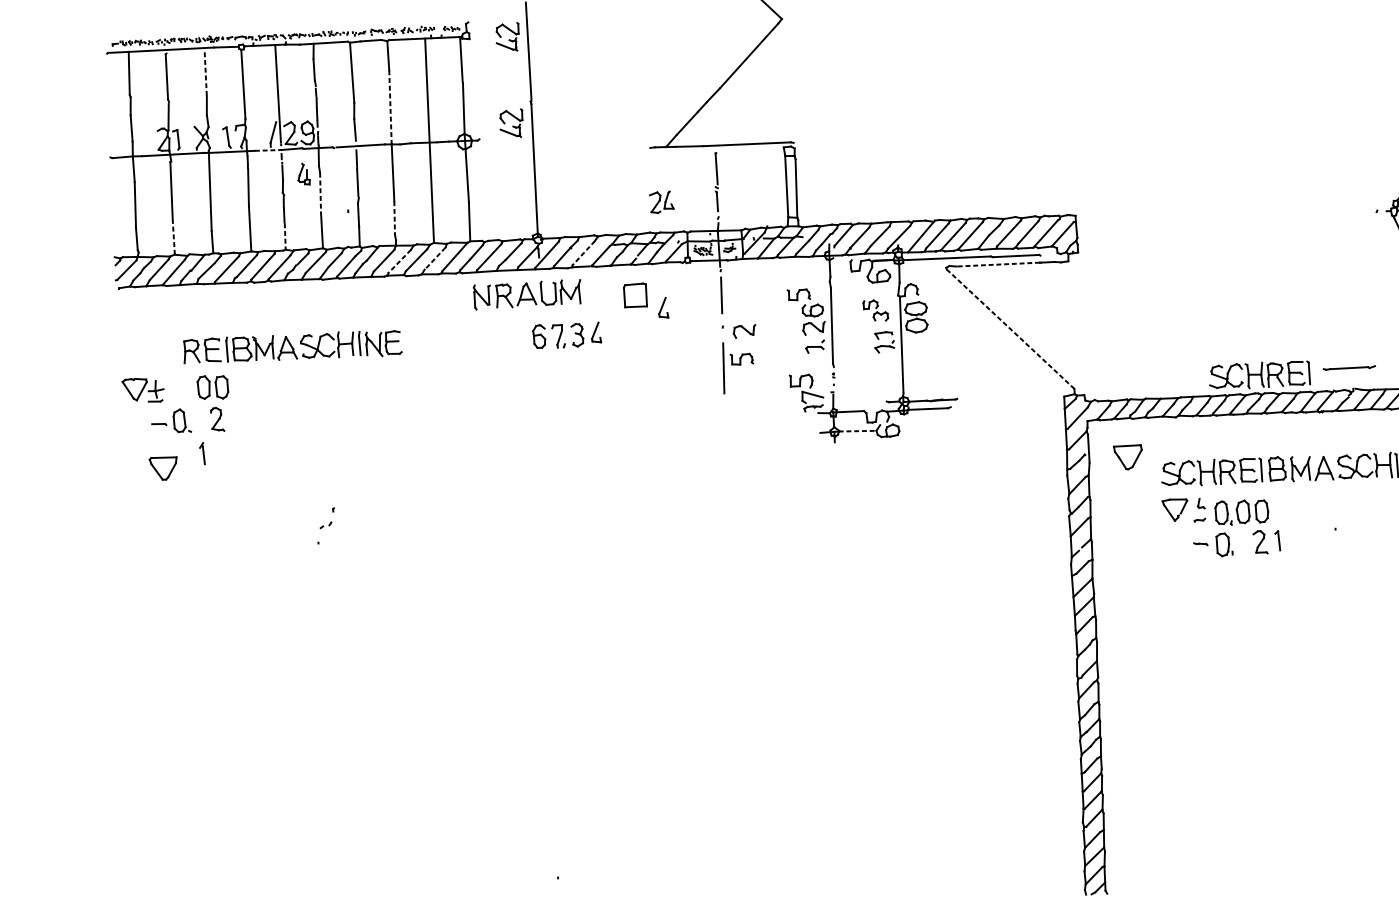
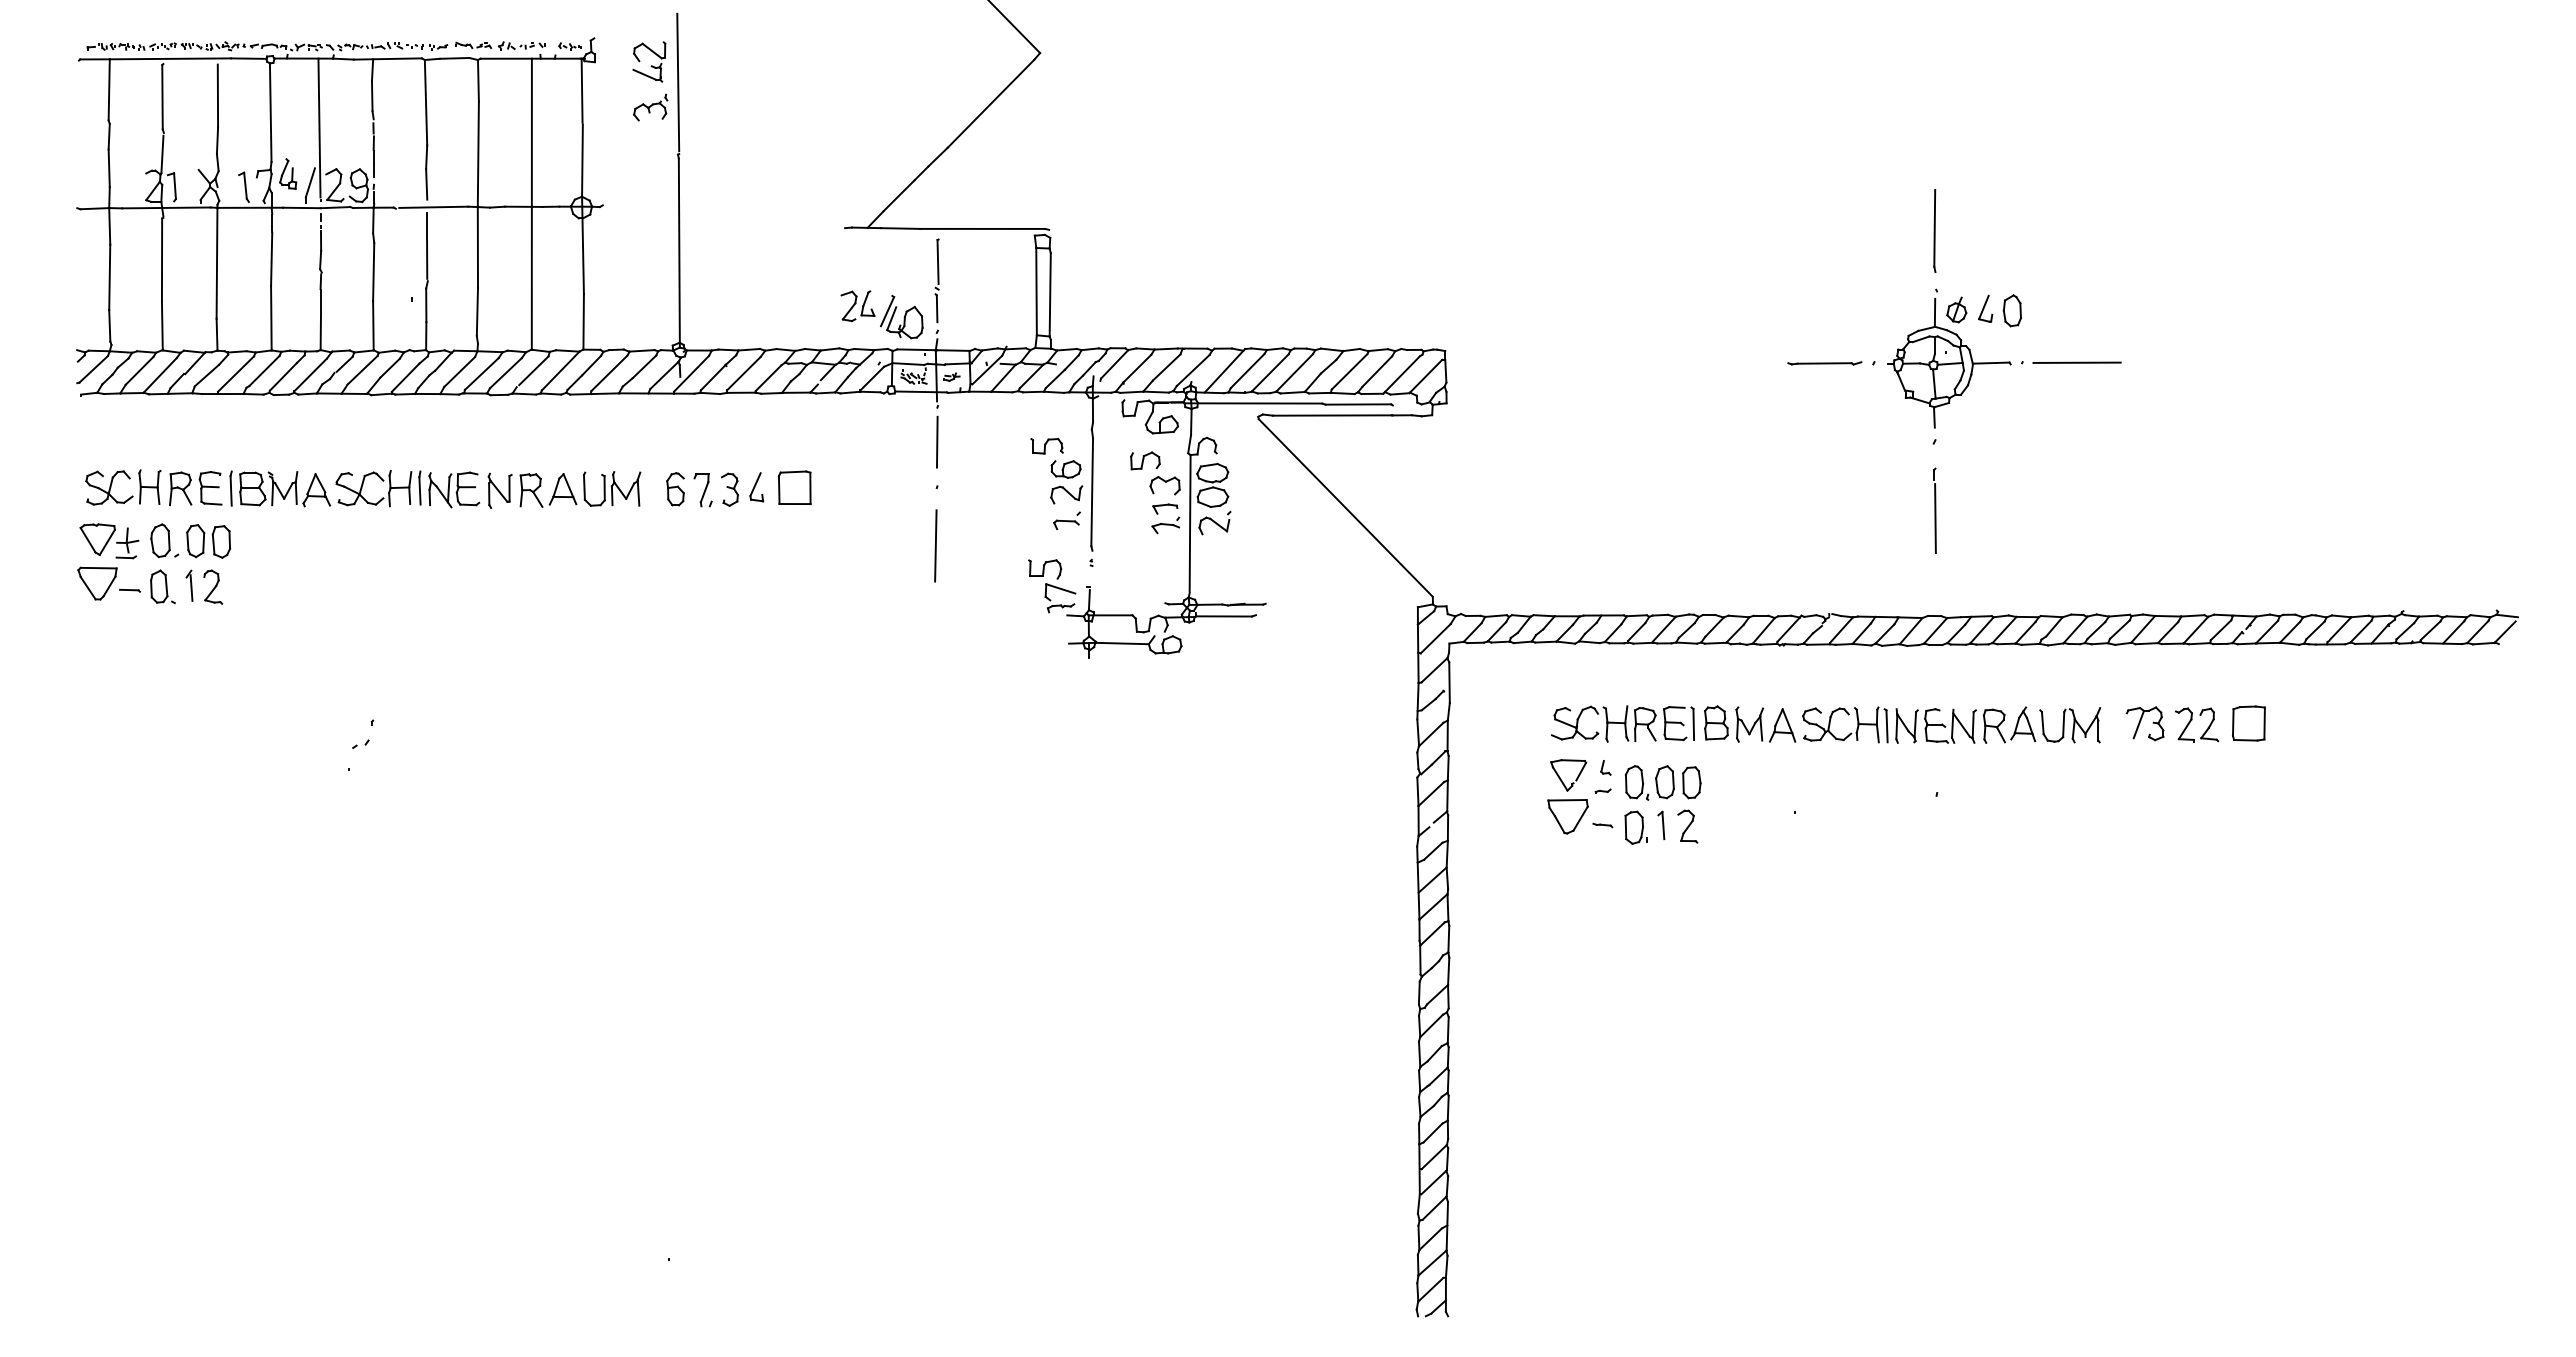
part: (509, 69) -> (650, 107), added
line: (205, 74) -> (217, 96), dashed -> solid
line: (390, 107) -> (478, 154), dashed -> solid
part: (511, 123) -> (649, 184), removed
line: (267, 150) -> (301, 207), dashed -> solid
part: (304, 173) -> (288, 173), moved
line: (320, 193) -> (373, 272), dashed -> solid
part: (692, 208) -> (901, 316), added
line: (394, 217) -> (477, 311), dashed -> solid
line: (285, 236) -> (320, 331), dashed -> solid
line: (173, 237) -> (162, 325), dashed -> solid
line: (583, 253) -> (743, 373), dashed -> solid
line: (436, 257) -> (534, 370), dashed -> solid
line: (399, 261) -> (481, 374), dashed -> solid
line: (997, 264) -> (1331, 415), dashed -> solid
part: (527, 294) -> (564, 489), moved
part: (635, 295) -> (794, 487), moved
part: (663, 308) -> (853, 456), removed
part: (875, 310) -> (1155, 473), size x1.43
line: (1011, 329) -> (1346, 508), dashed -> solid
part: (744, 331) -> (967, 494), removed
part: (918, 343) -> (1214, 522), added
part: (155, 346) -> (129, 479), added
part: (741, 359) -> (961, 534), removed
part: (1349, 368) -> (1824, 363), moved
part: (1259, 374) -> (1696, 588), removed
part: (181, 388) -> (164, 540), added
line: (857, 431) -> (1122, 643), dashed -> solid
part: (202, 453) -> (189, 585), moved
part: (1127, 457) -> (1567, 816), moved
part: (163, 468) -> (97, 583), moved
part: (1277, 540) -> (1661, 825), moved

